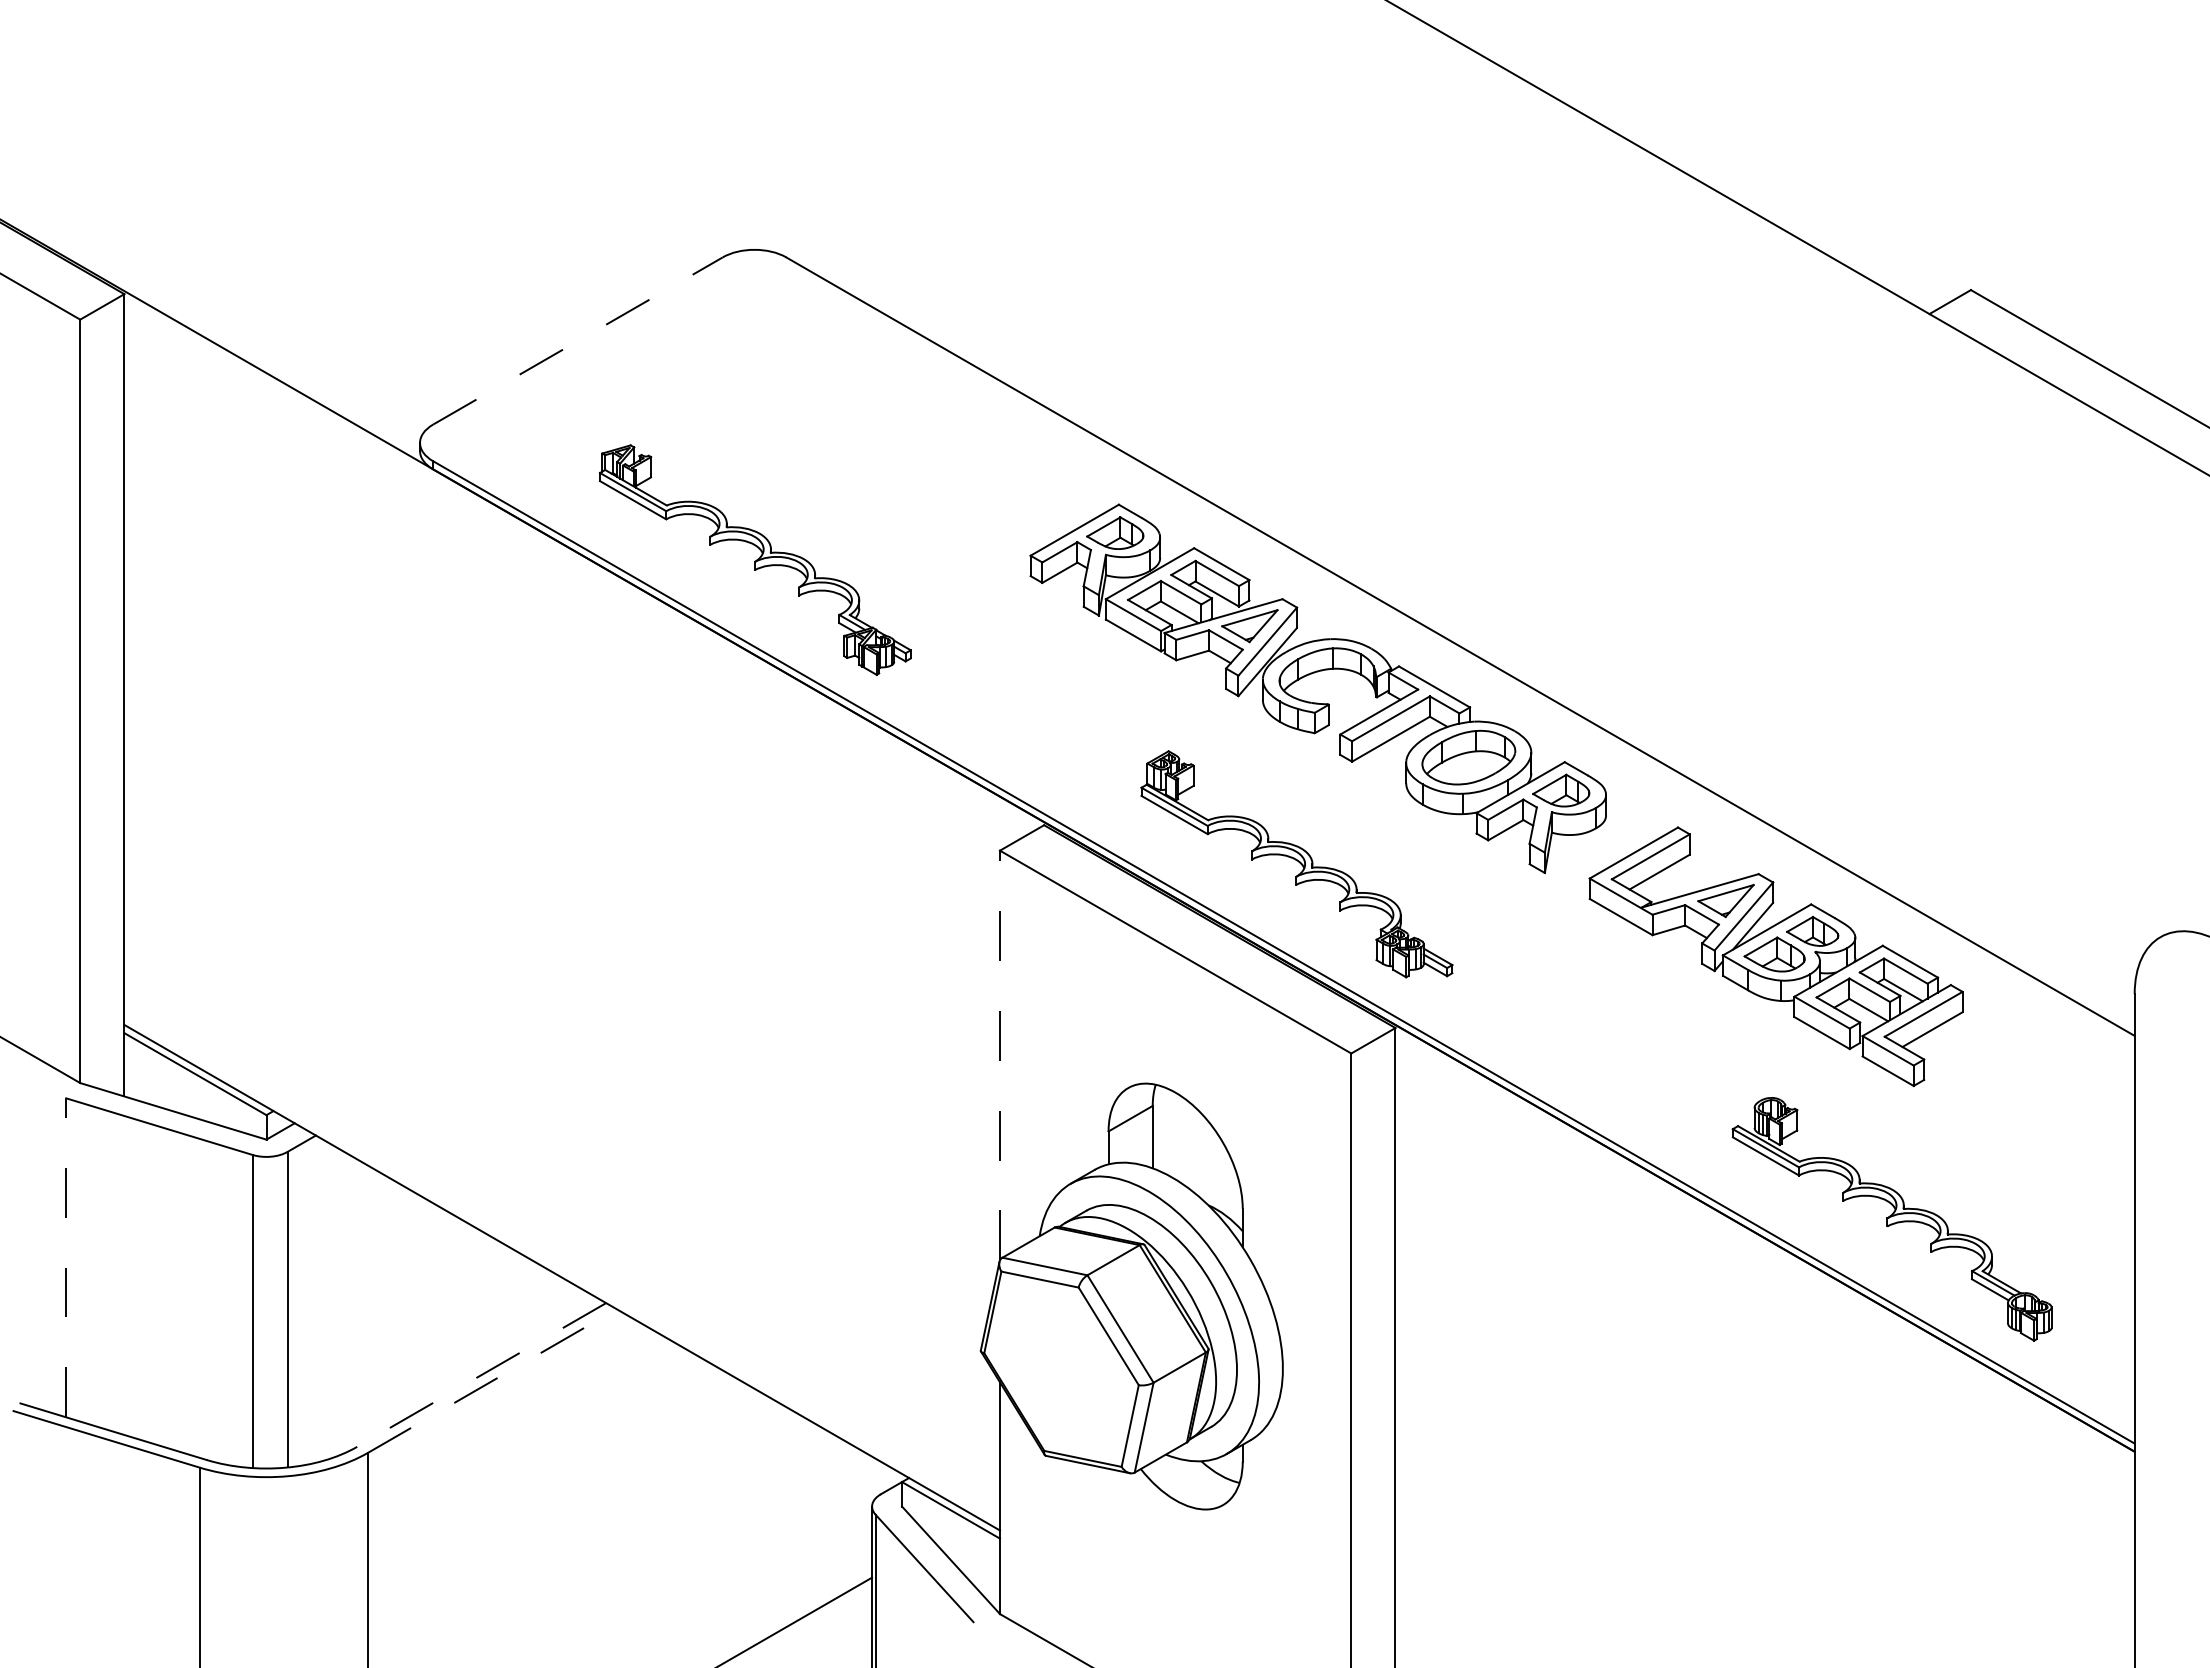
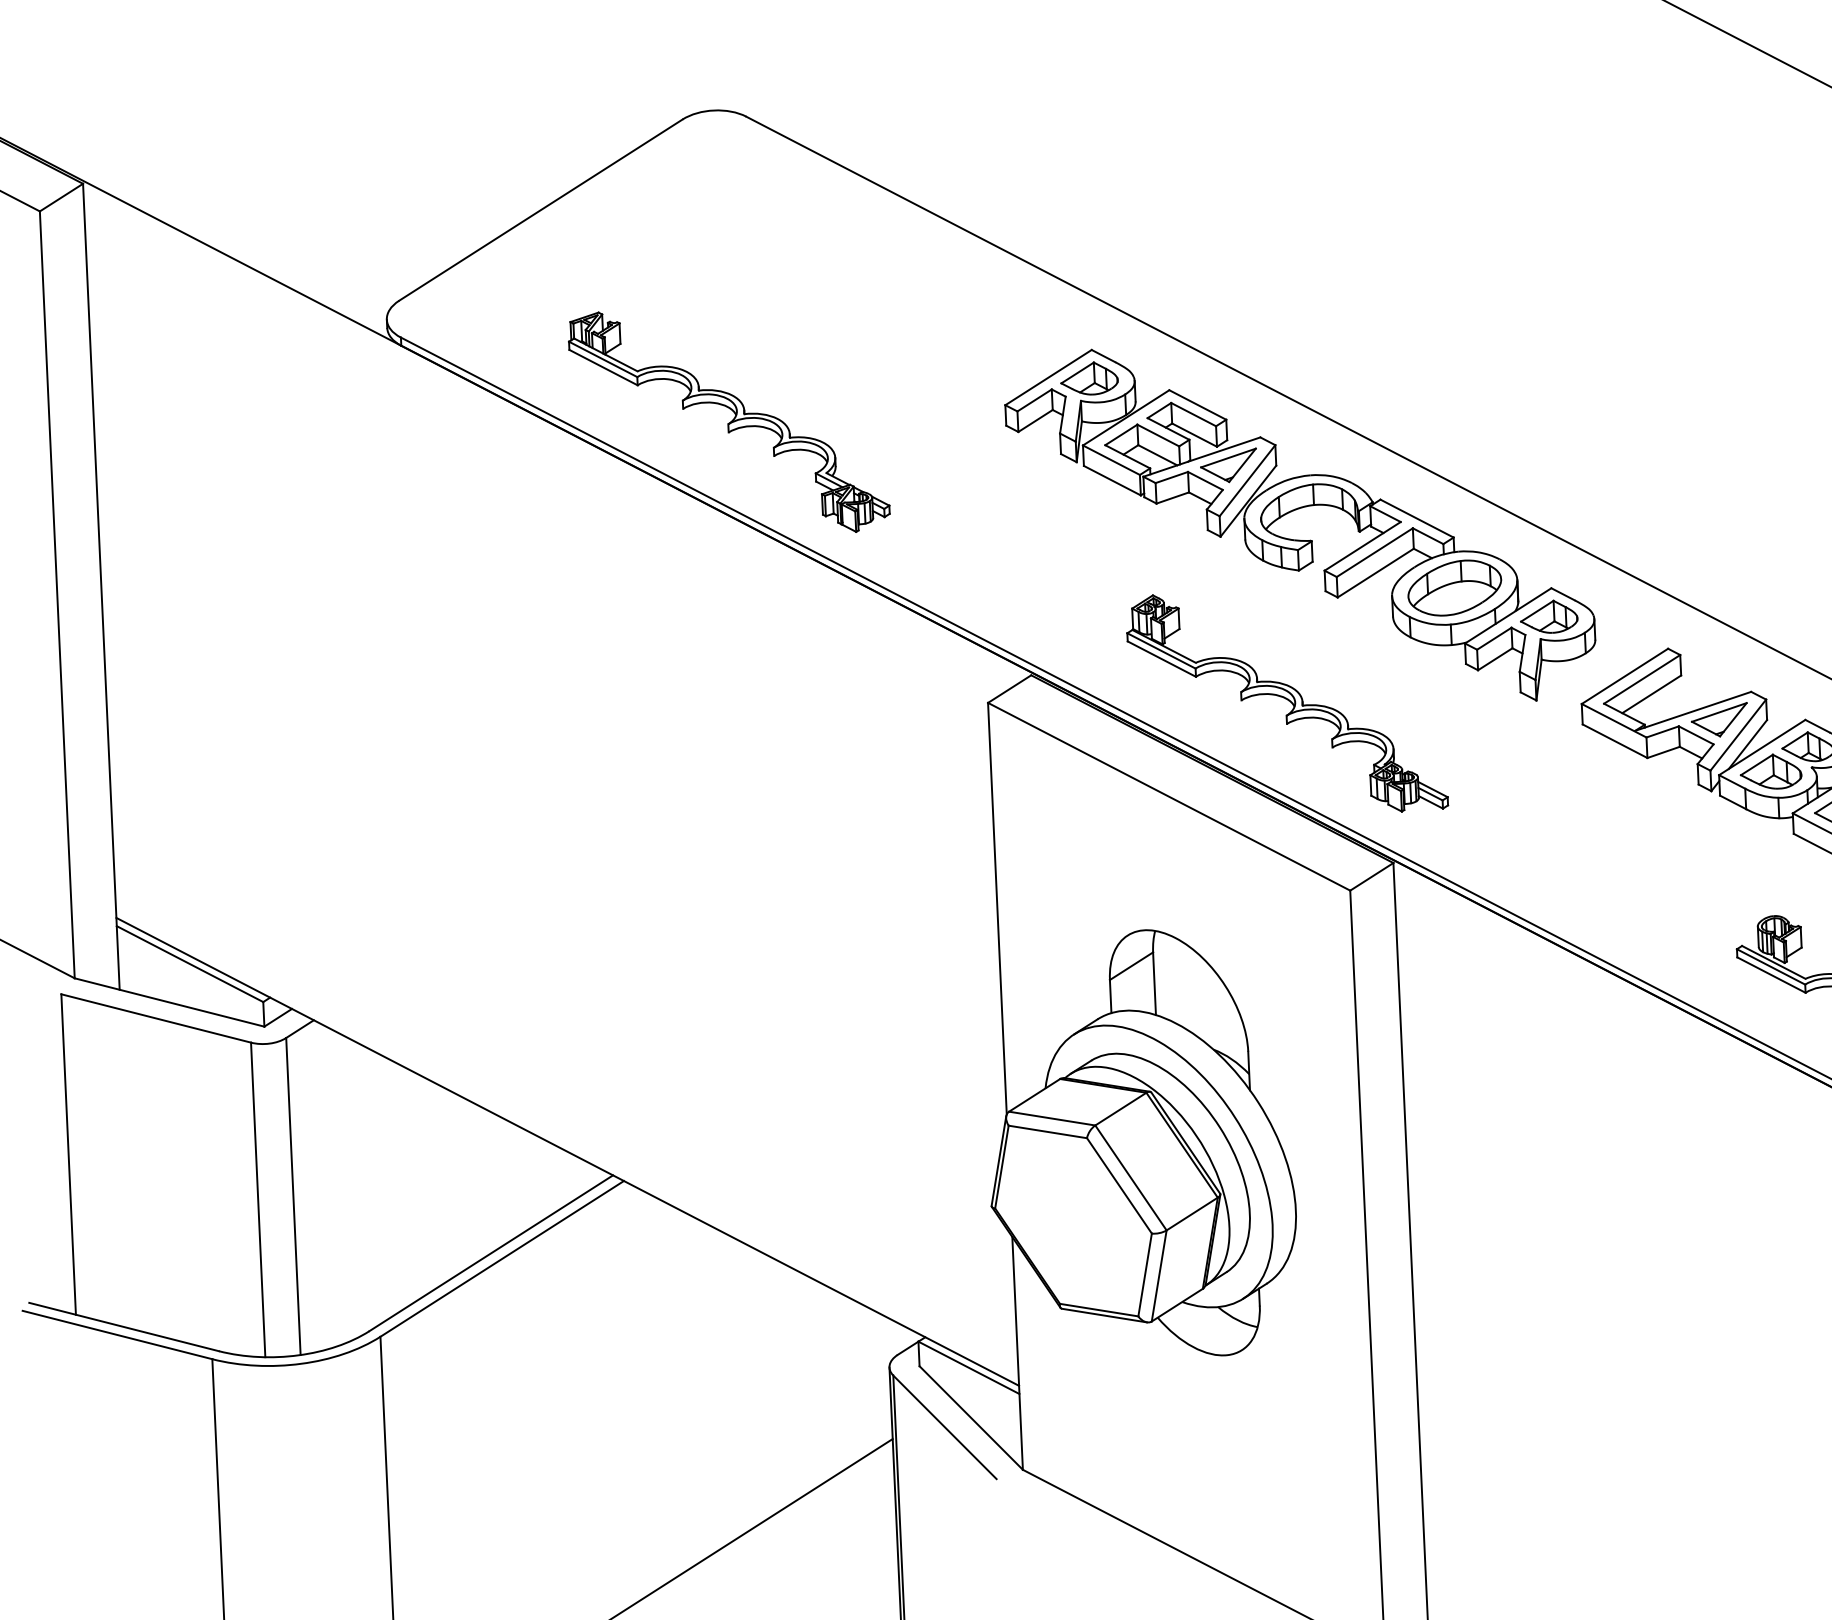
line: (578, 340) -> (541, 209), dashed -> solid
line: (1000, 1055) -> (997, 908), dashed -> solid
line: (66, 1257) -> (68, 1154), dashed -> solid
line: (481, 1374) -> (491, 1252), dashed -> solid
line: (492, 1381) -> (502, 1259), dashed -> solid

